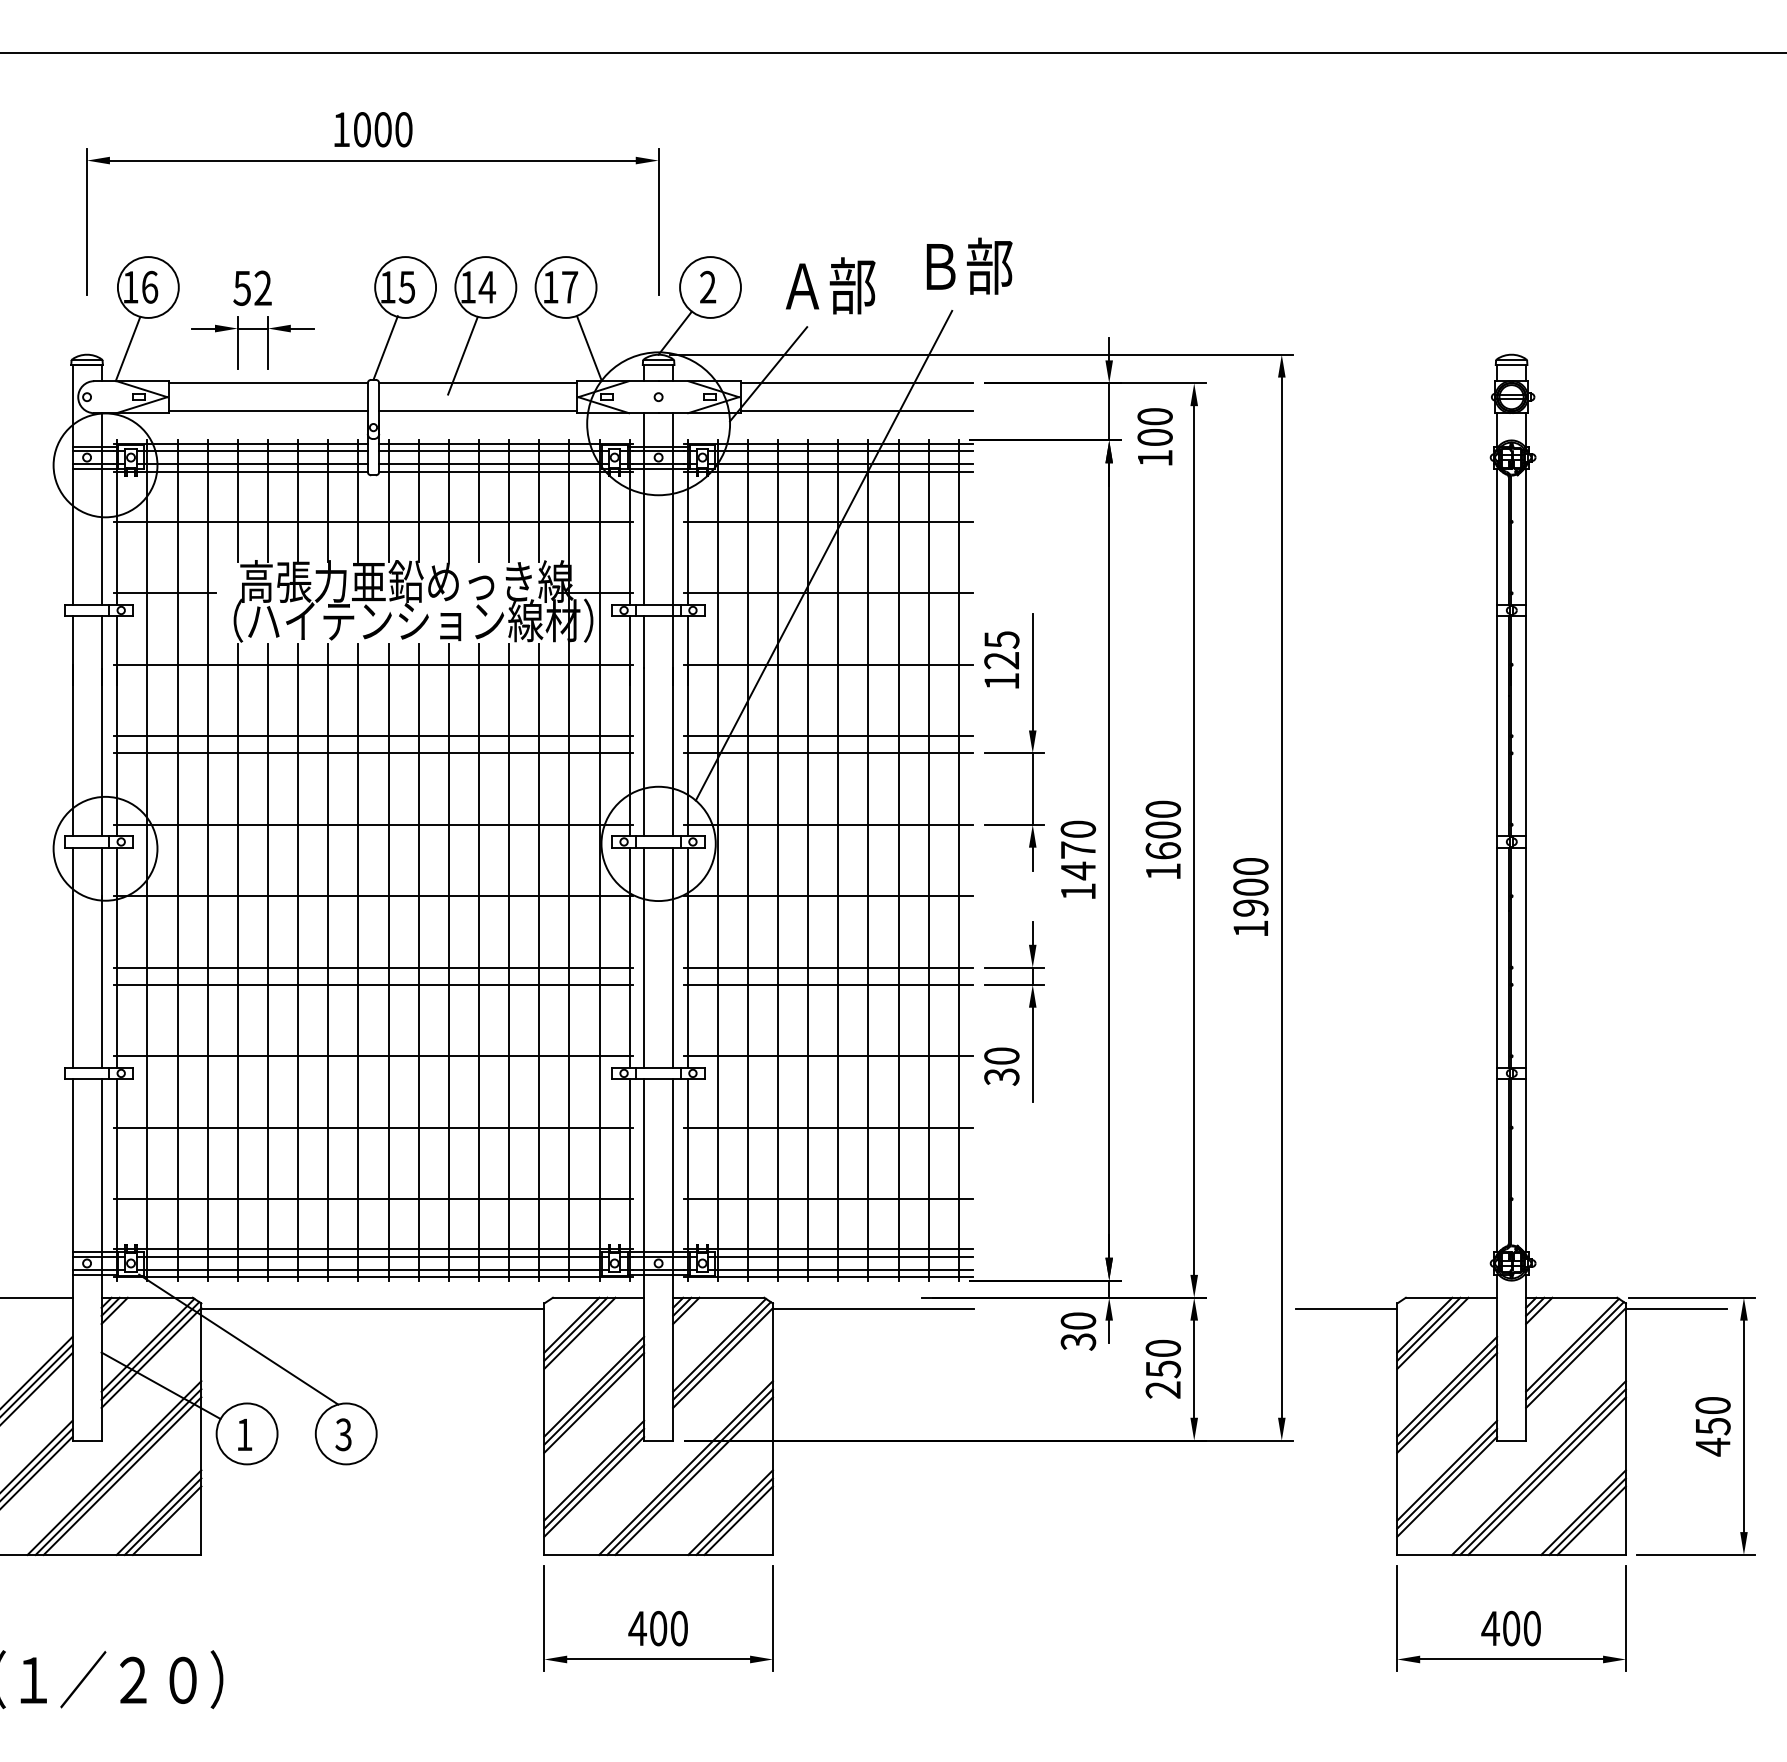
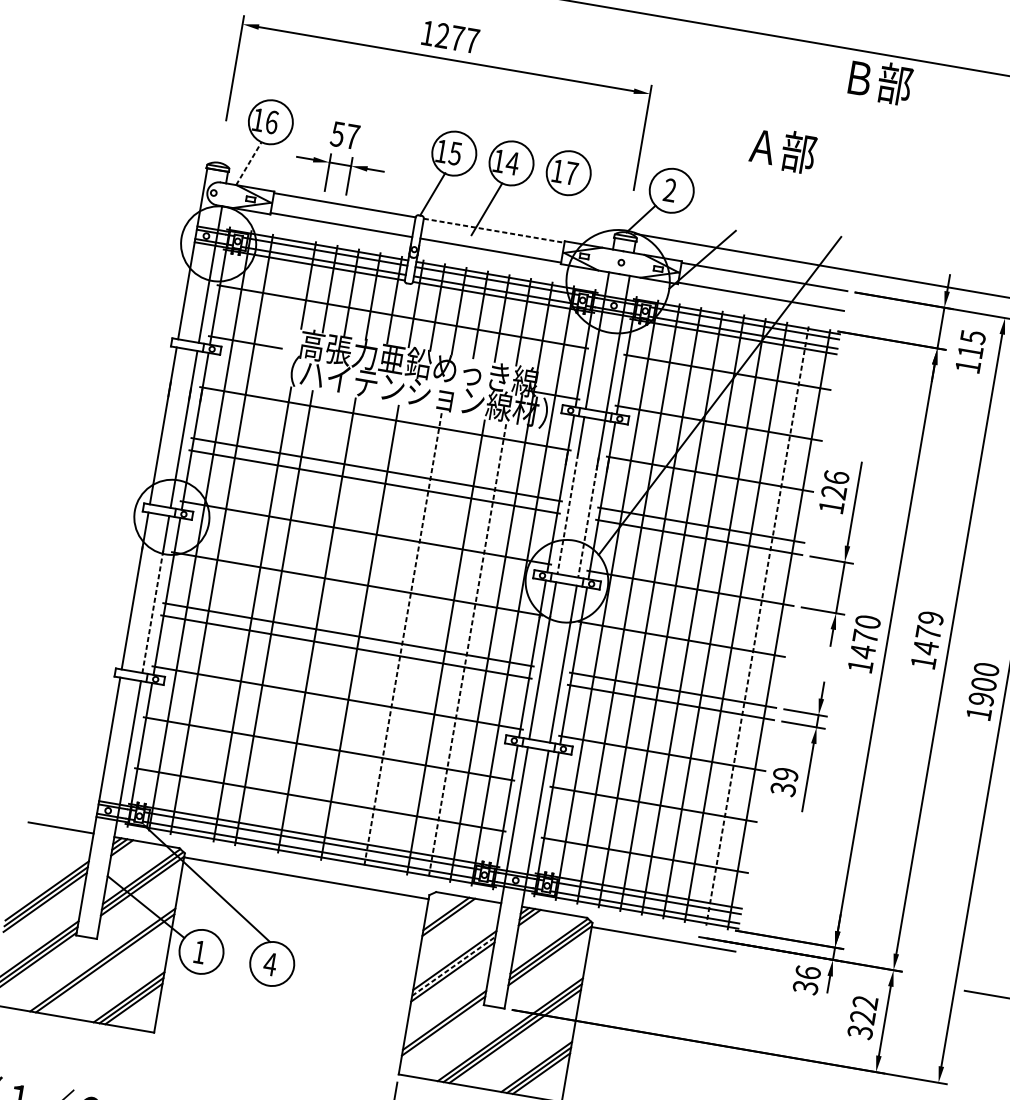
text: (382, 129) -> (457, 38), 1000 -> 1277
text: (969, 265) -> (880, 81), moved
text: (830, 285) -> (783, 149), moved
text: (262, 287) -> (352, 136), 52 -> 57
line: (128, 348) -> (249, 163), solid -> dashed
line: (589, 348) -> (578, 219), removed
line: (477, 383) -> (493, 230), solid -> dashed
text: (1154, 426) -> (971, 344), 100 -> 115
text: (1001, 639) -> (836, 477), 125 -> 126
line: (644, 752) -> (568, 514), solid -> dashed
line: (673, 752) -> (588, 517), solid -> dashed
text: (1163, 830) -> (928, 633), 1600 -> 1479
line: (207, 860) -> (243, 538), removed
line: (928, 861) -> (757, 626), solid -> dashed
line: (298, 962) -> (295, 621), removed
line: (358, 962) -> (338, 629), removed
line: (418, 962) -> (381, 636), removed
line: (448, 962) -> (402, 640), solid -> dashed
line: (479, 962) -> (424, 644), removed
line: (539, 962) -> (467, 651), solid -> dashed
line: (101, 981) -> (152, 611), solid -> dashed
text: (1001, 1055) -> (785, 773), 30 -> 39
text: (1078, 1320) -> (808, 972), 30 -> 36
line: (579, 1332) -> (450, 920), removed
text: (1163, 1369) -> (862, 1017), 250 -> 322
line: (594, 1394) -> (454, 966), solid -> dashed
text: (343, 1434) -> (270, 964), 3 -> 4
line: (122, 1475) -> (107, 966), removed
line: (594, 1486) -> (442, 1031), removed

